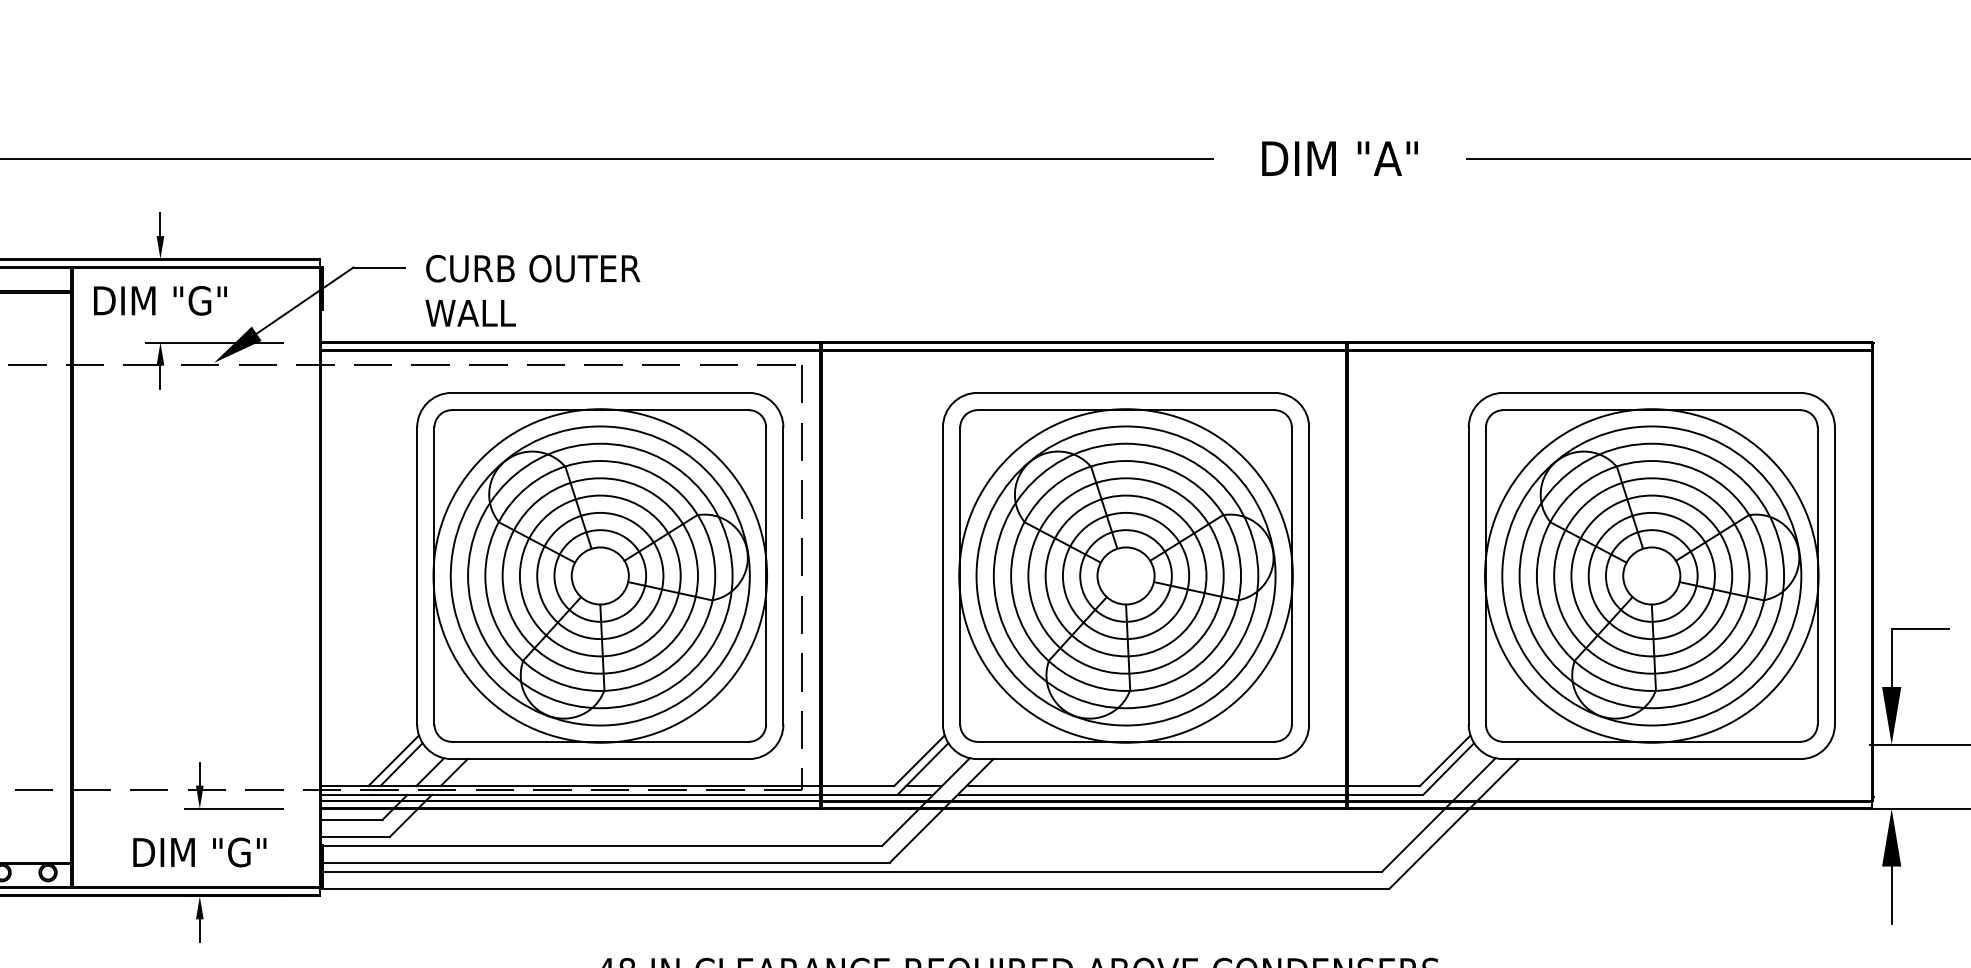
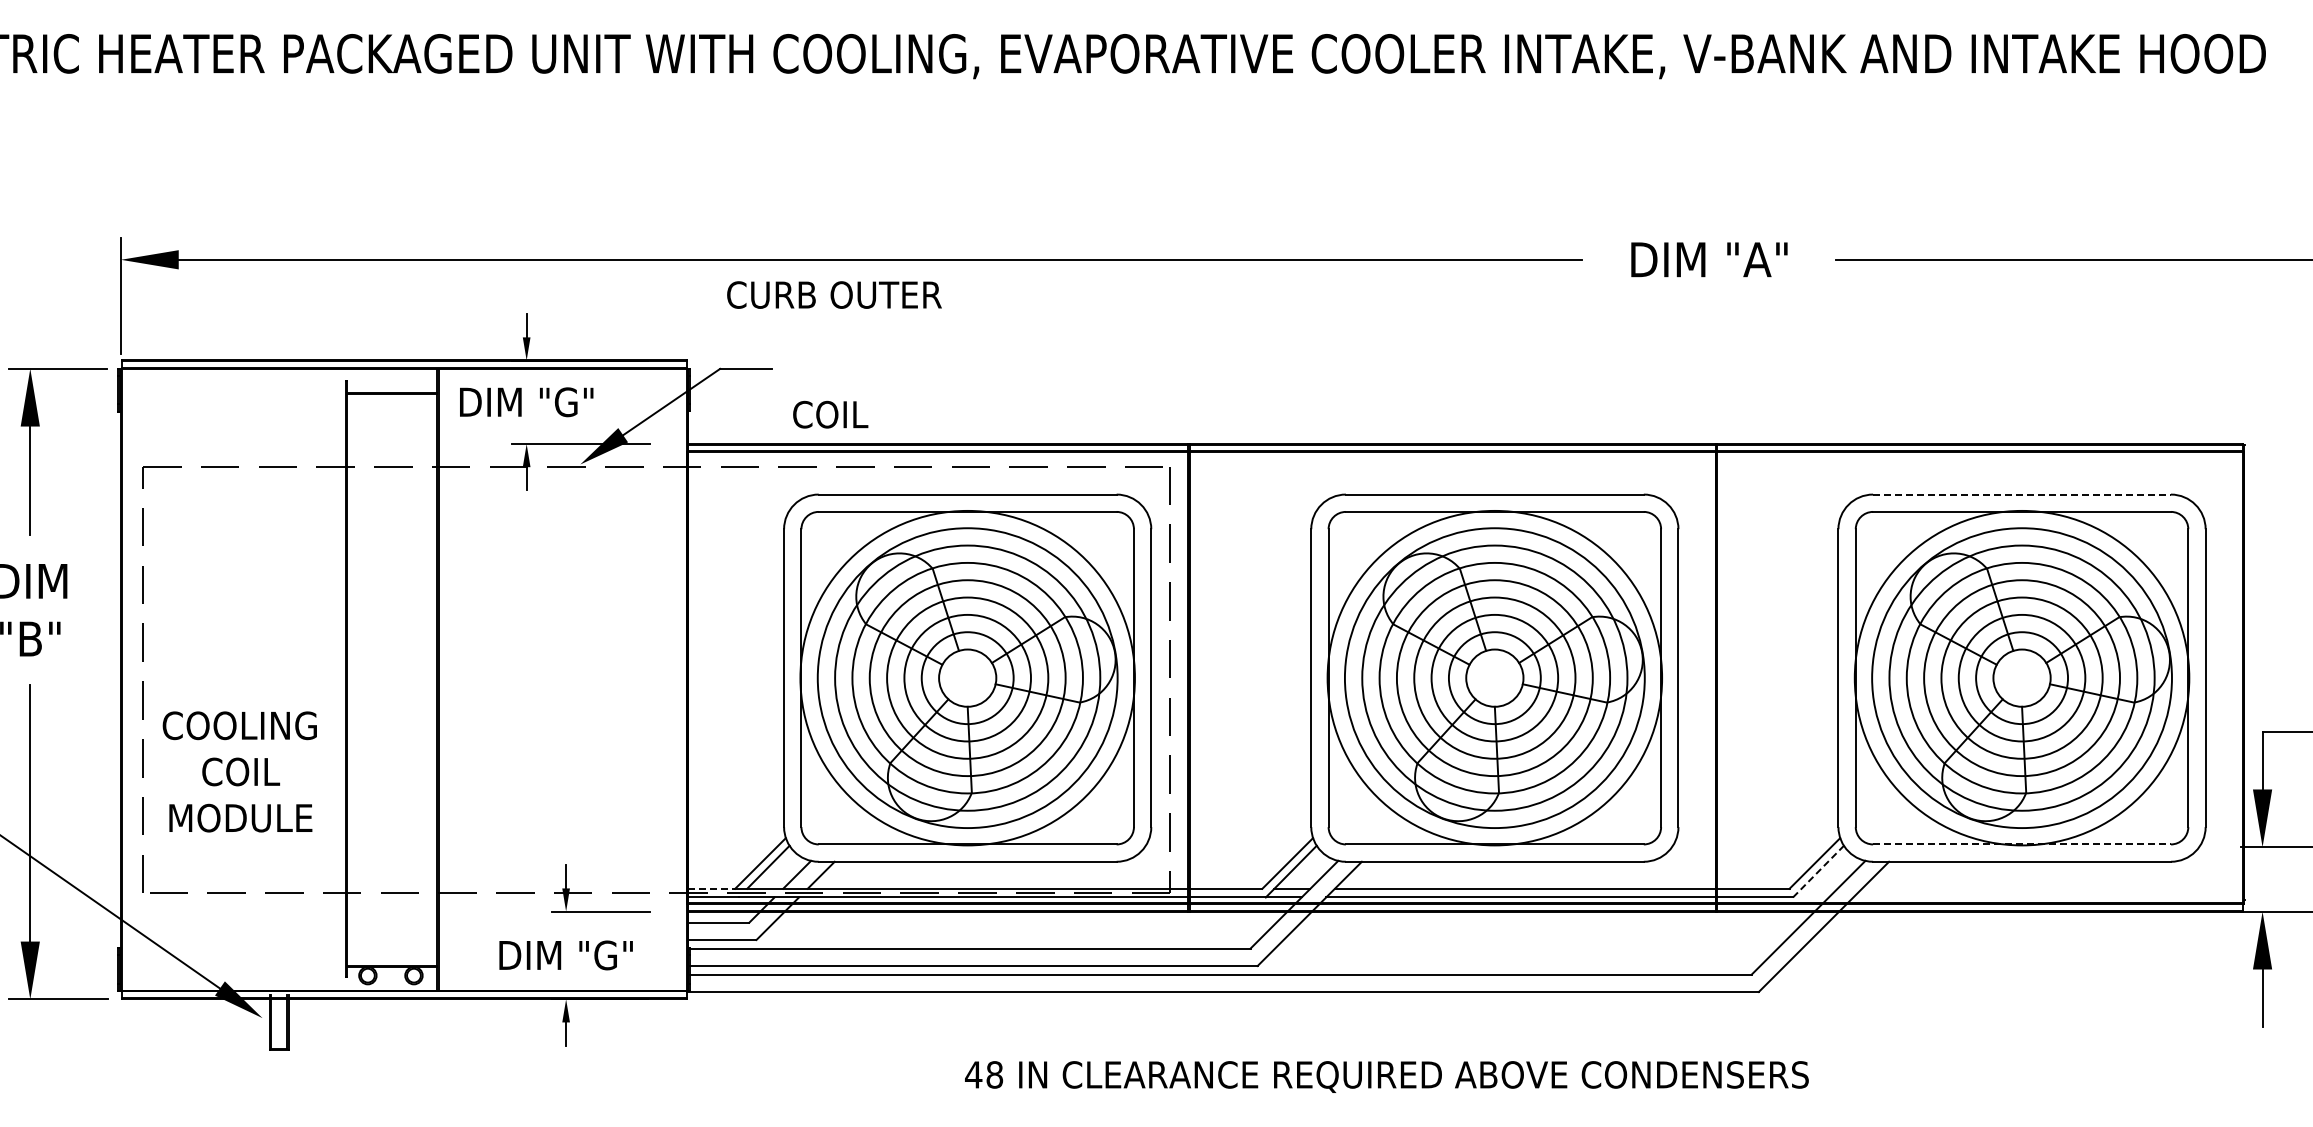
text: (533, 268) -> (834, 294), moved
text: (470, 313) -> (837, 414), WALL -> COIL
line: (1652, 392) -> (2022, 494), solid -> dashed
line: (1652, 741) -> (2022, 844), solid -> dashed
line: (1448, 768) -> (1818, 871), solid -> dashed
line: (344, 785) -> (711, 888), solid -> dashed

